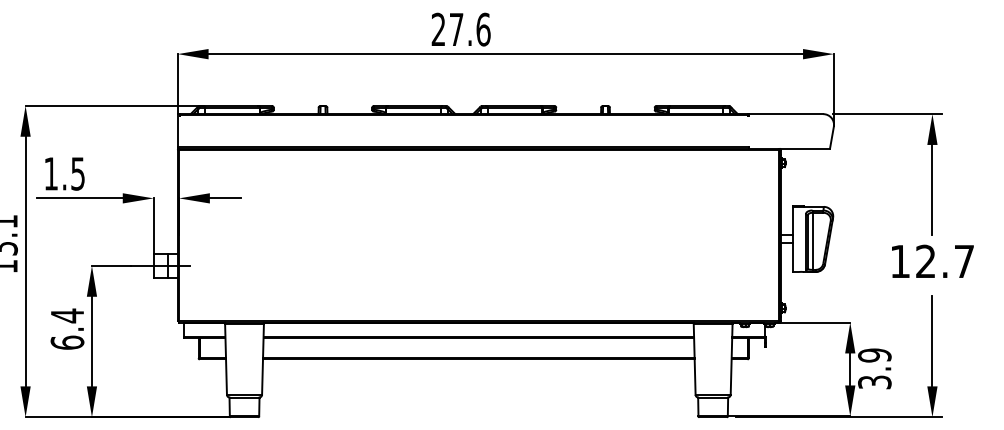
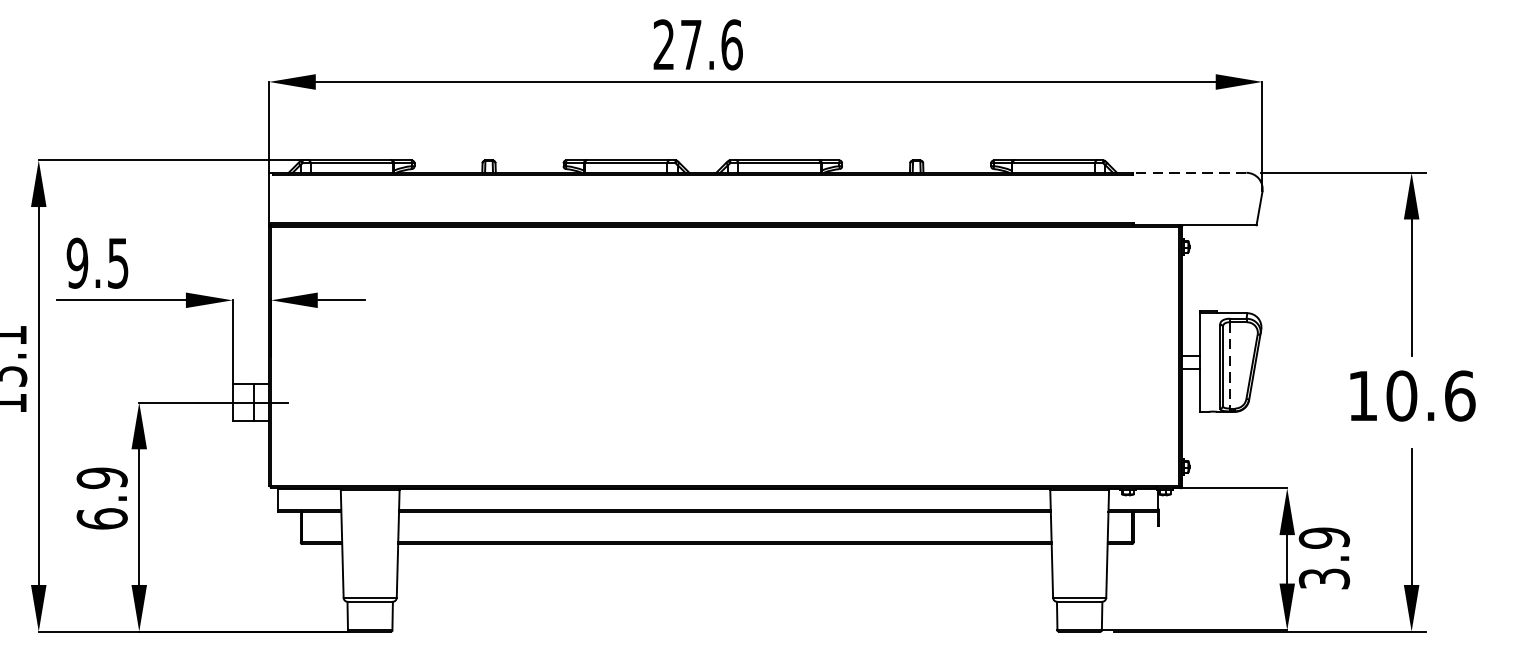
line: (785, 114) -> (1189, 173), solid -> dashed
text: (51, 173) -> (77, 262), 1.5 -> 9.5
line: (812, 241) -> (1230, 365), solid -> dashed
text: (944, 261) -> (1429, 395), 12.7 -> 10.6
text: (67, 315) -> (102, 477), 6.4 -> 6.9

